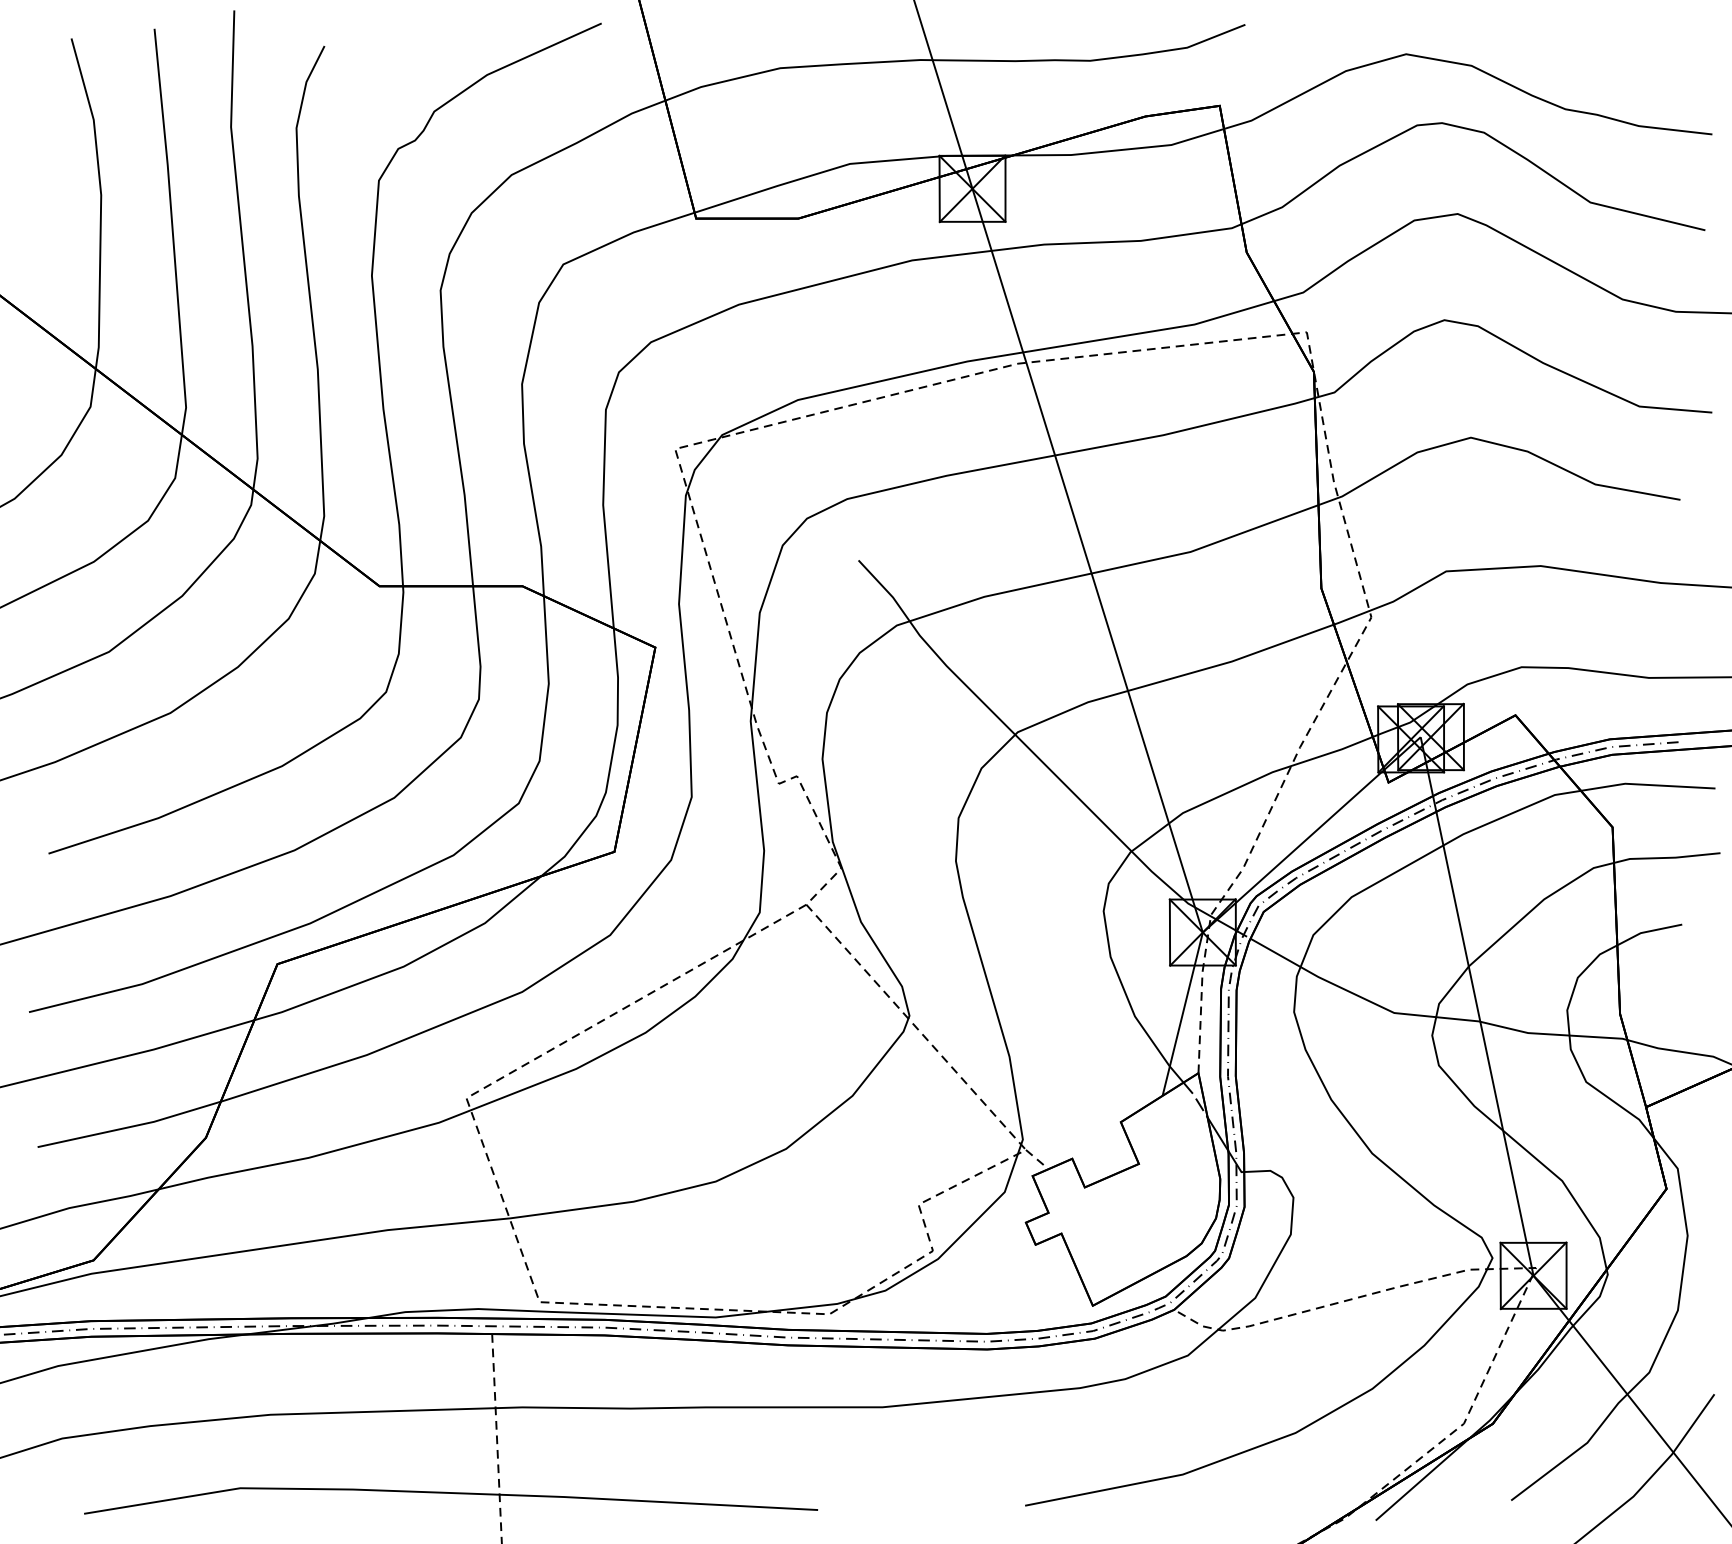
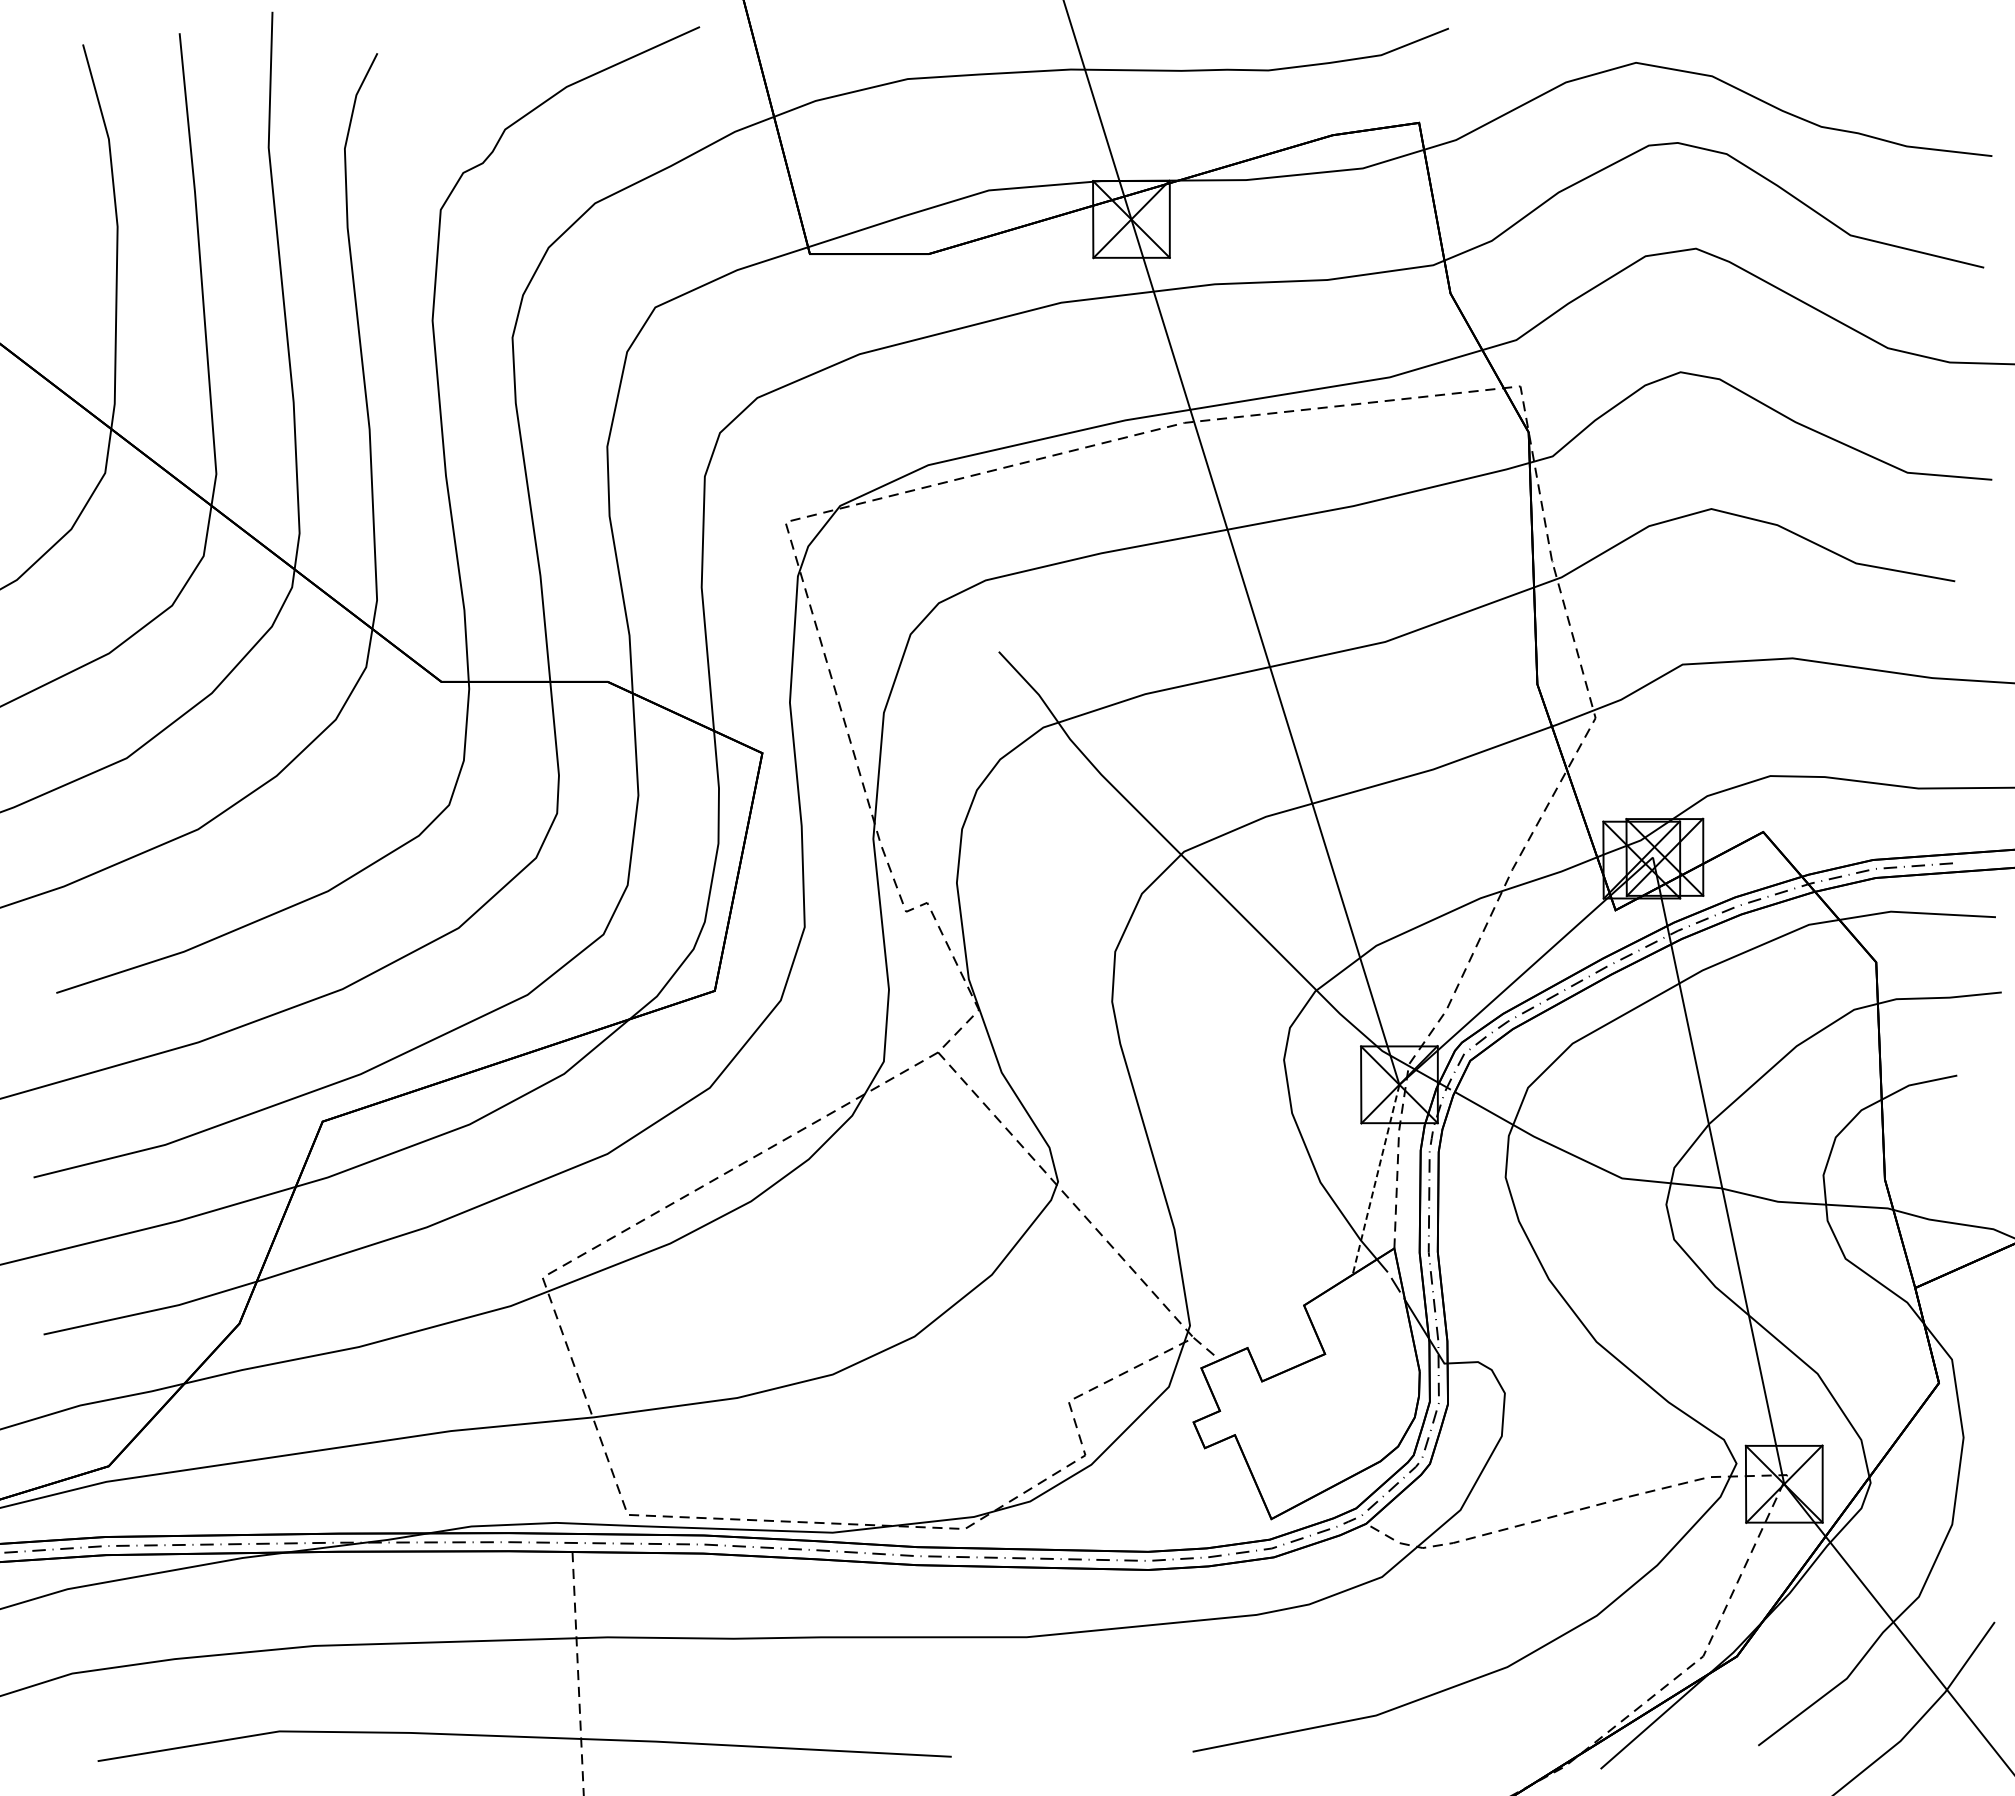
line: (1183, 1013) -> (1376, 1179), solid -> dashed

